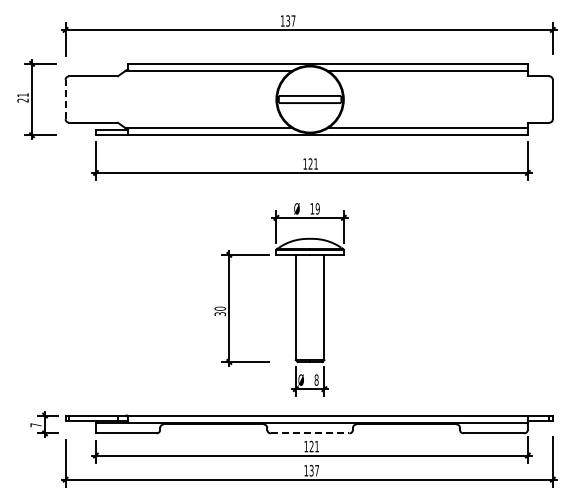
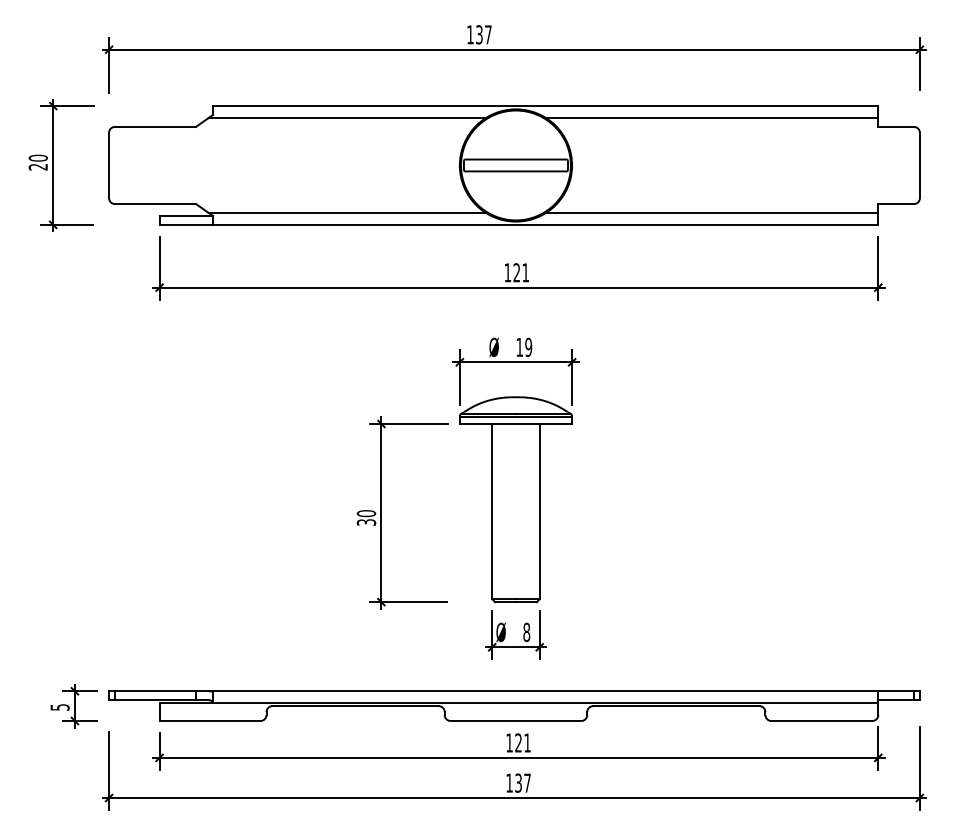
text: (22, 95) -> (37, 158), 21 -> 20
line: (65, 99) -> (108, 165), dashed -> solid
text: (35, 425) -> (59, 707), 7 -> 5
line: (310, 433) -> (516, 721), dashed -> solid

